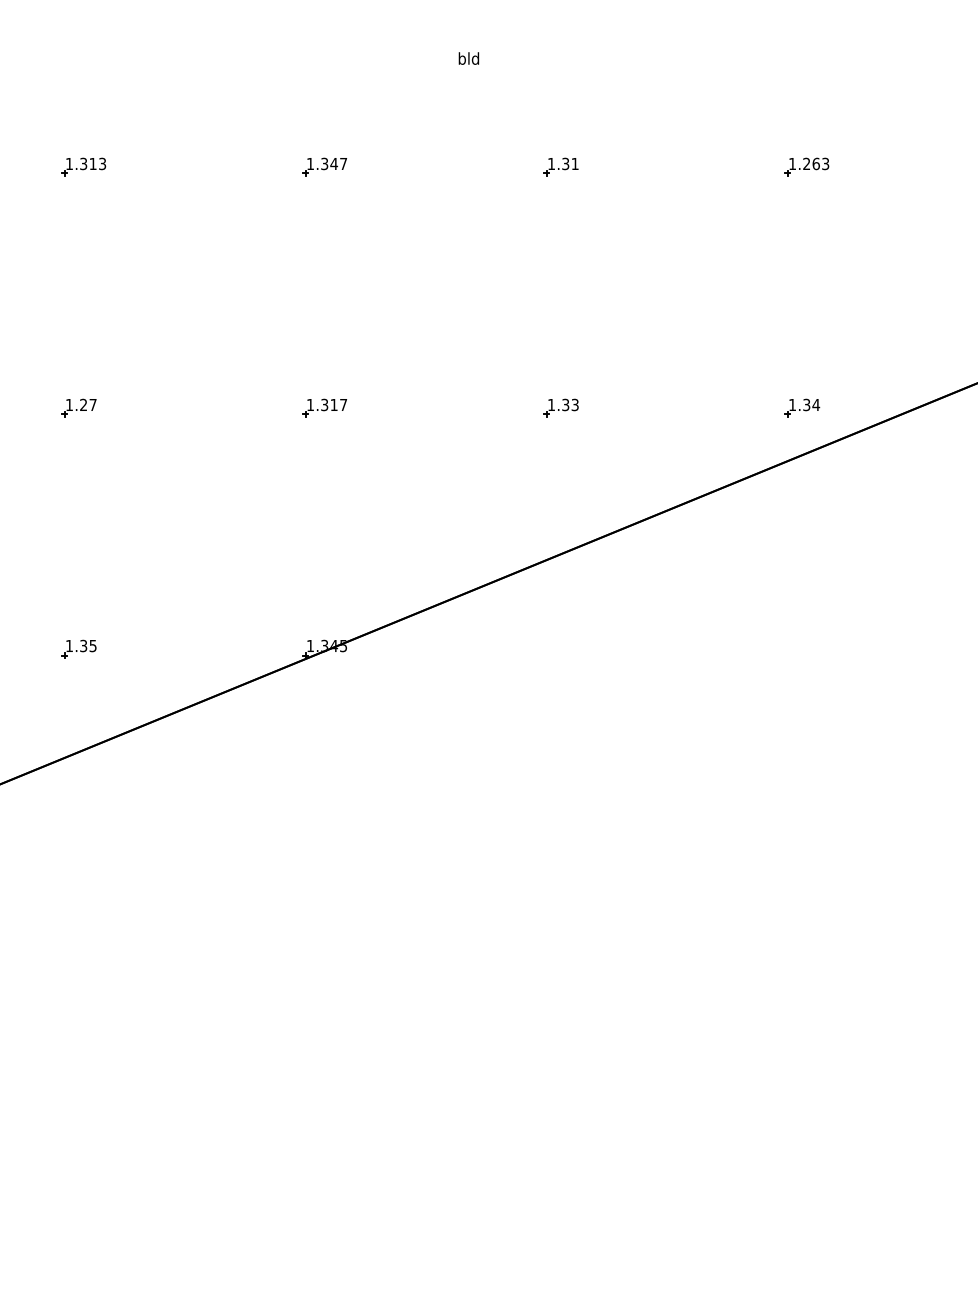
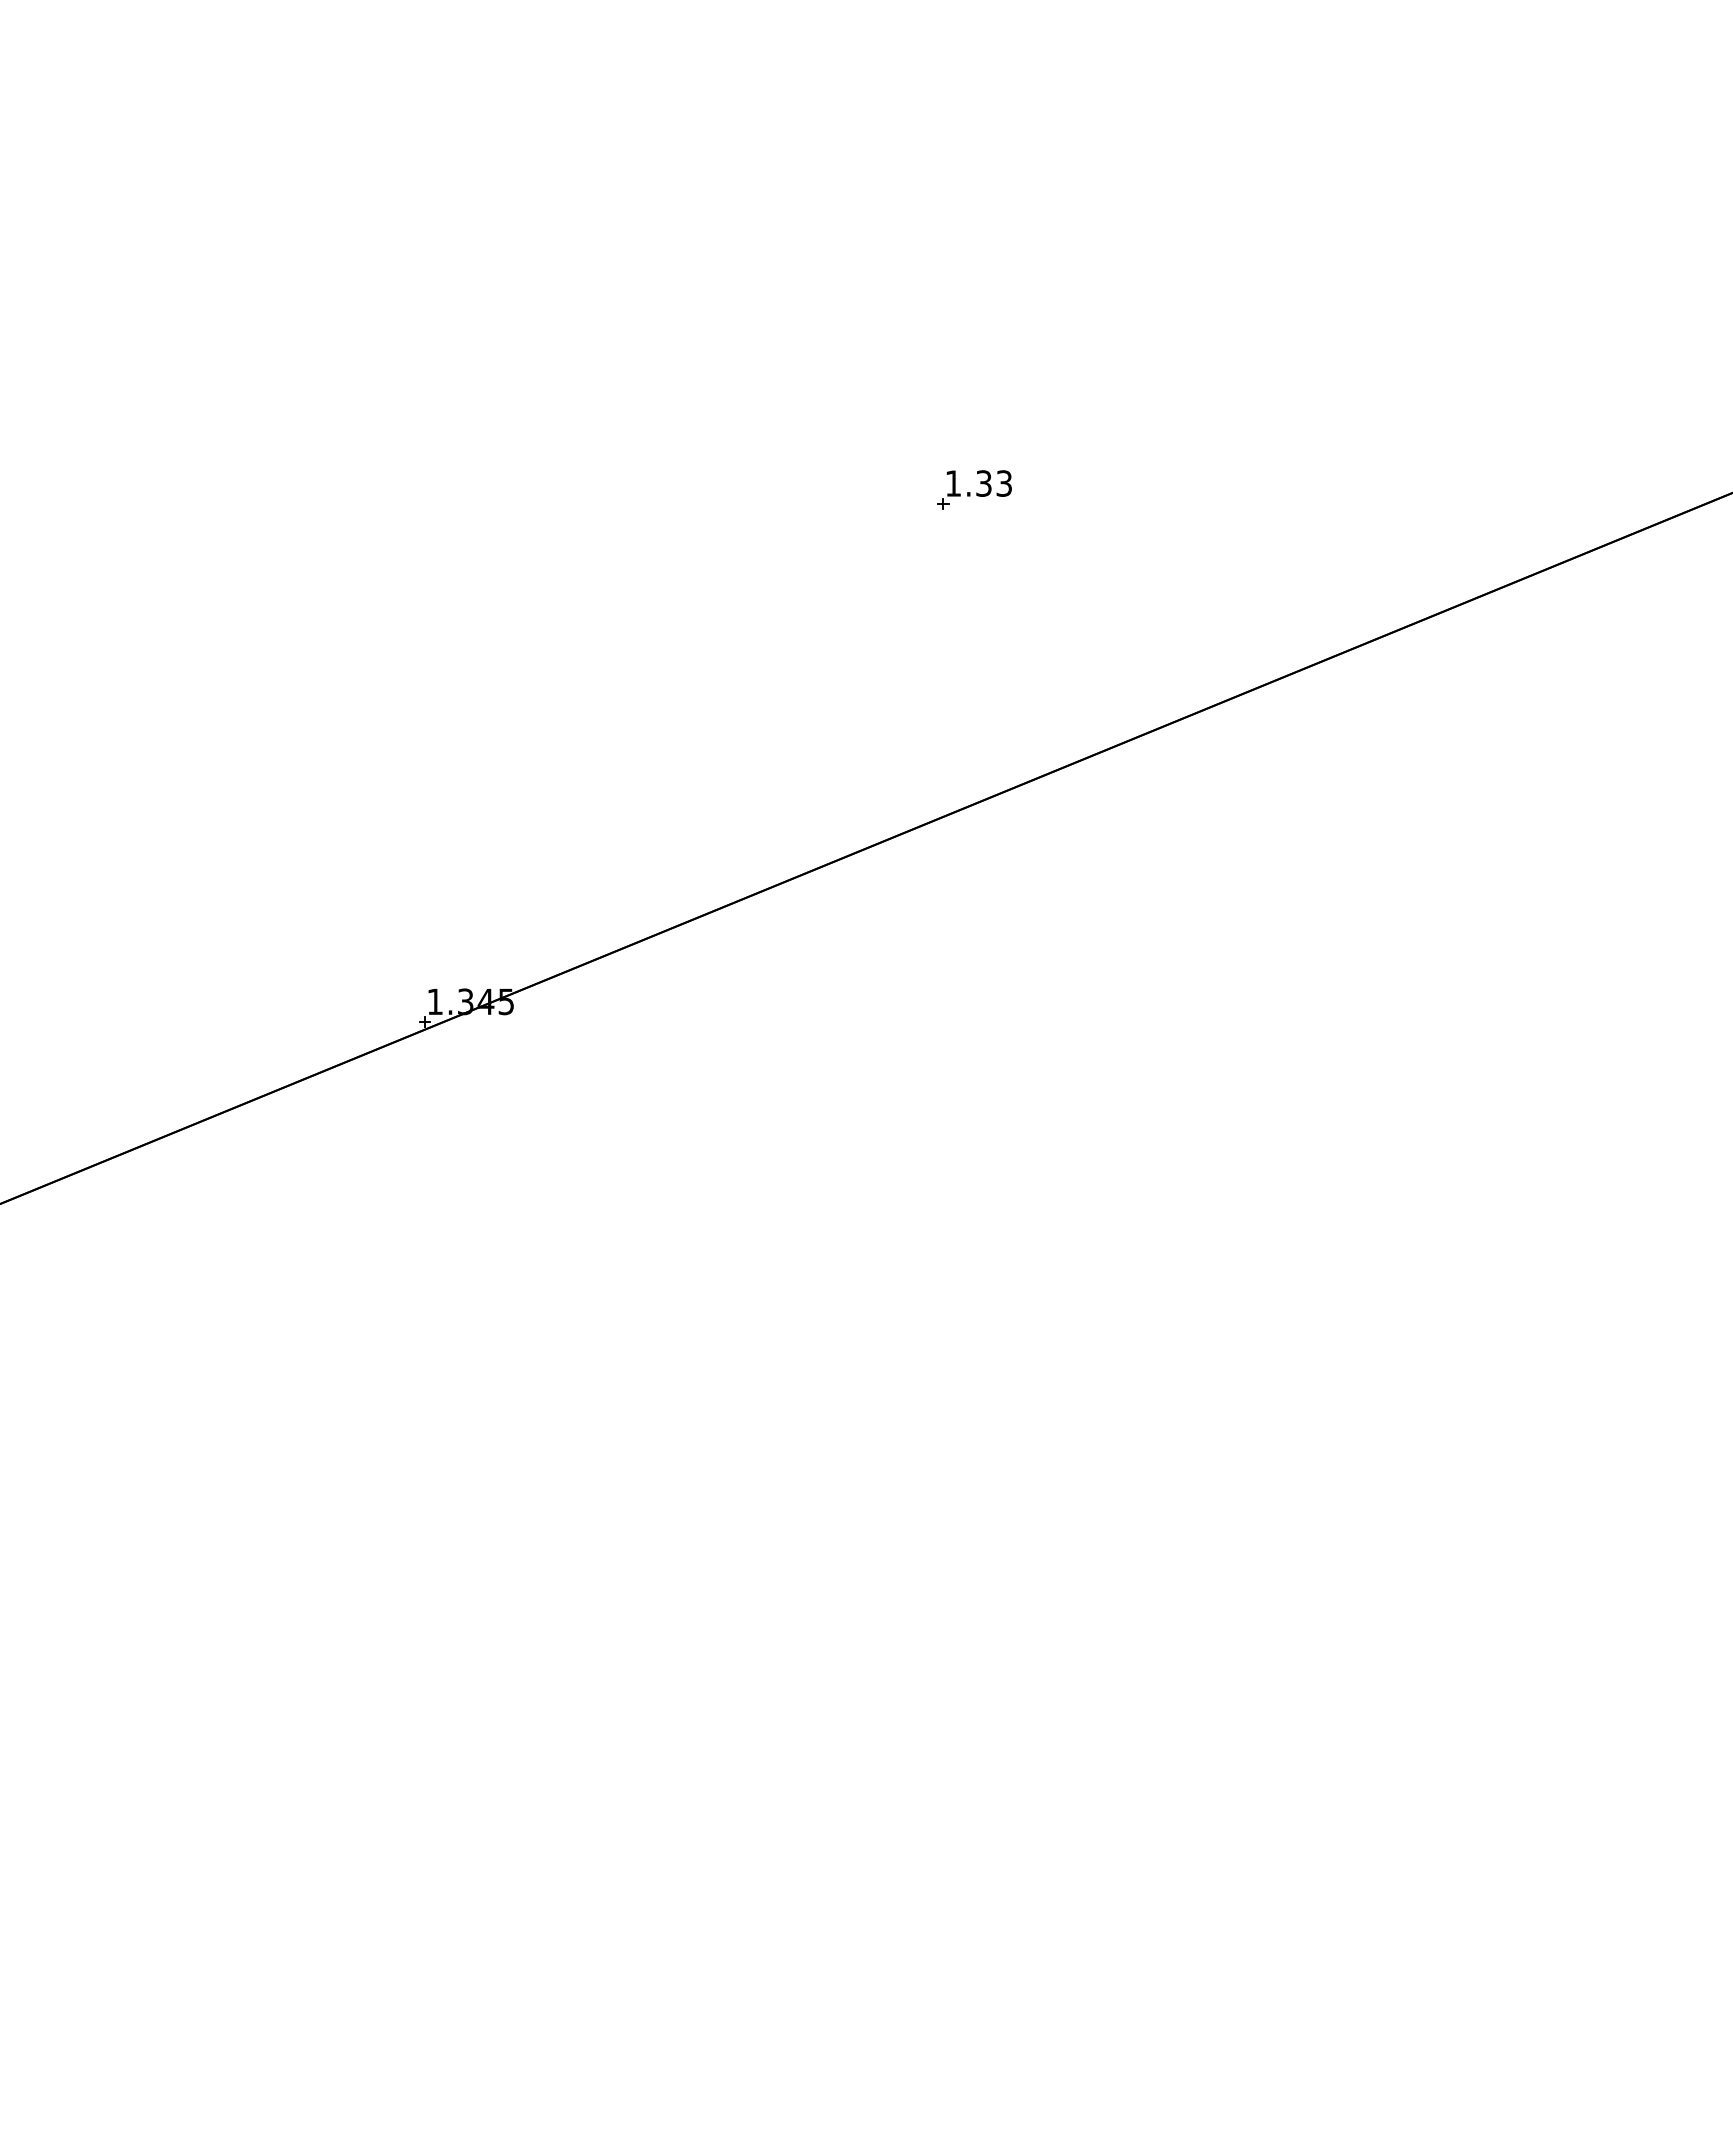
part: (324, 407) -> (465, 488), removed
part: (802, 407) -> (1493, 488), removed

